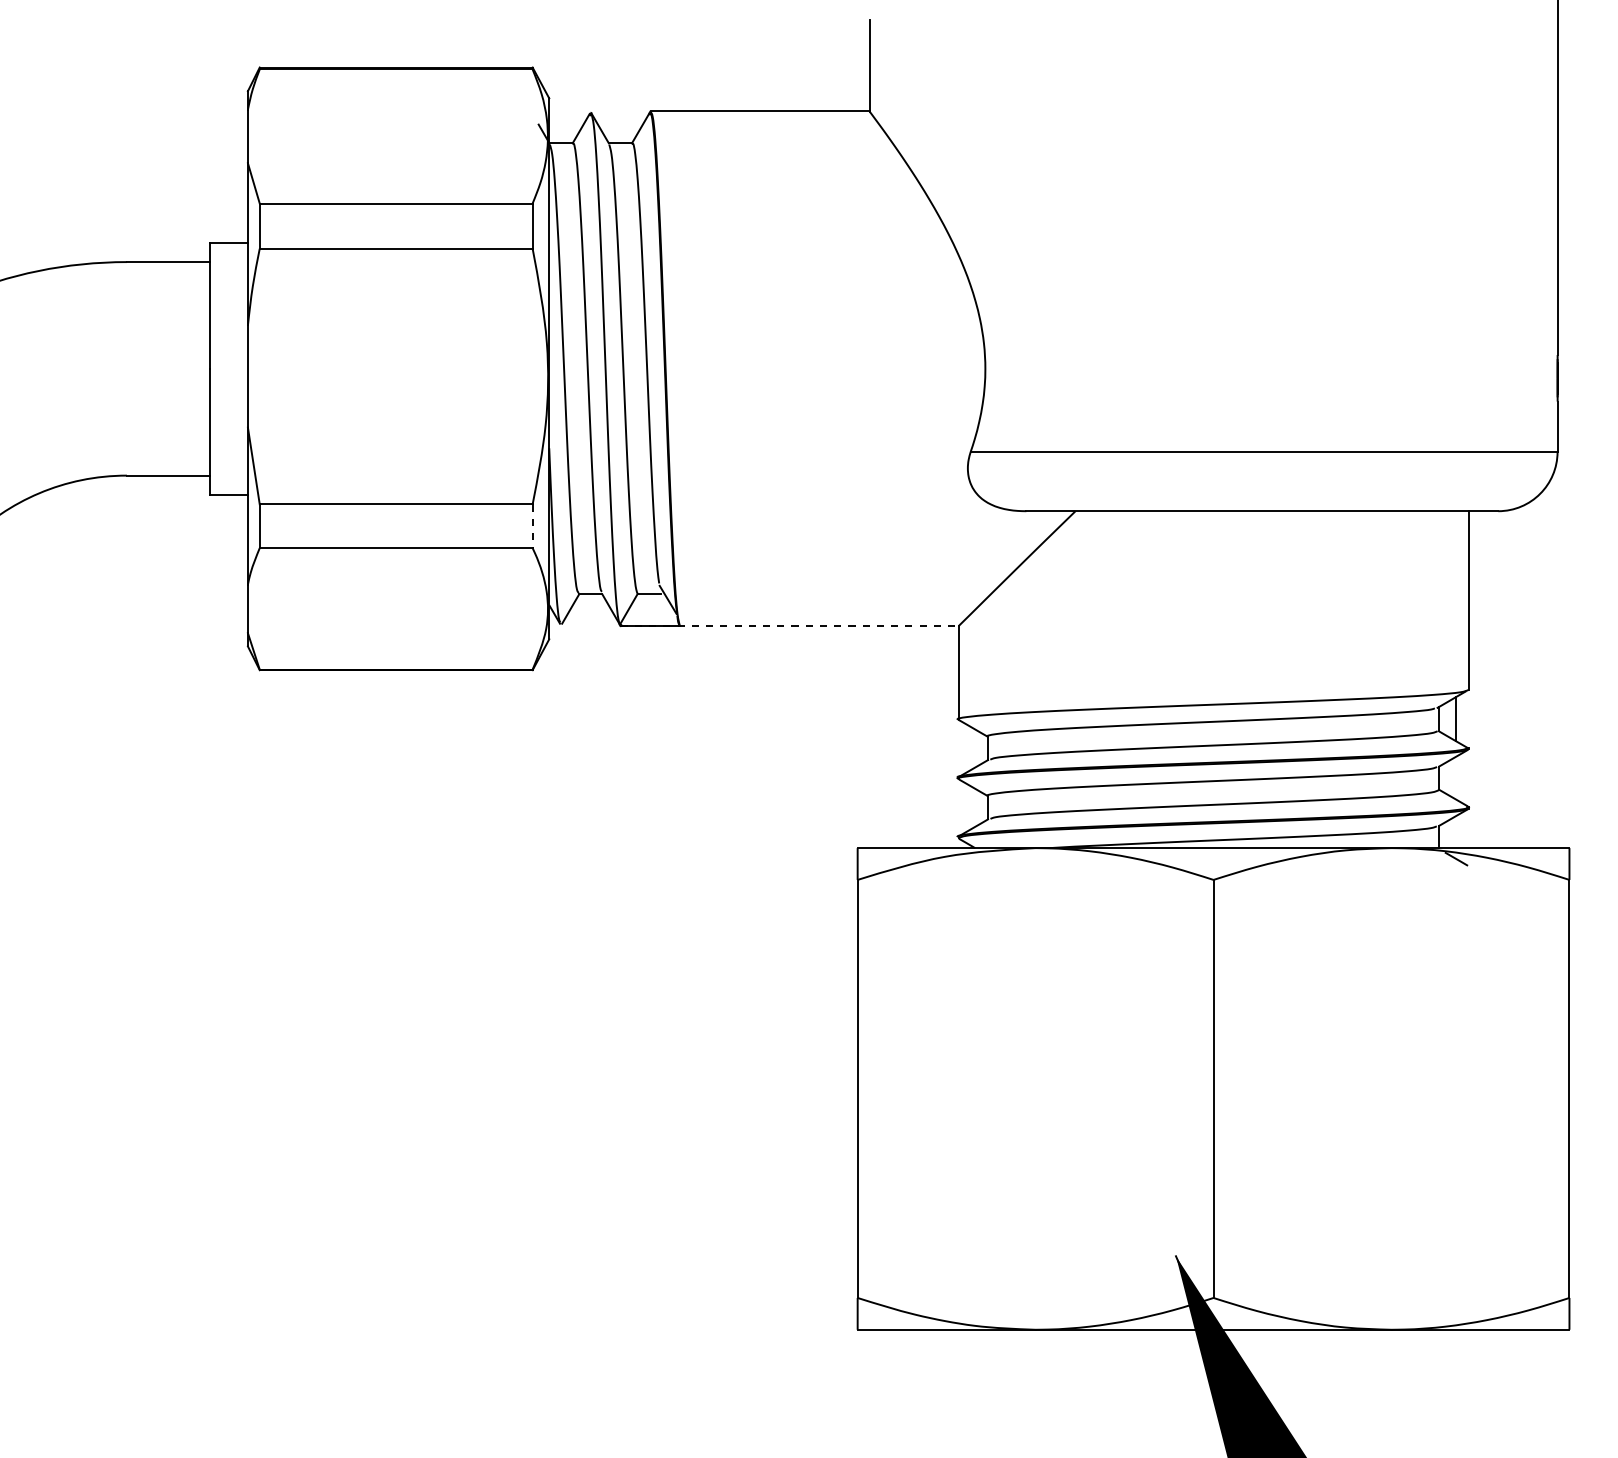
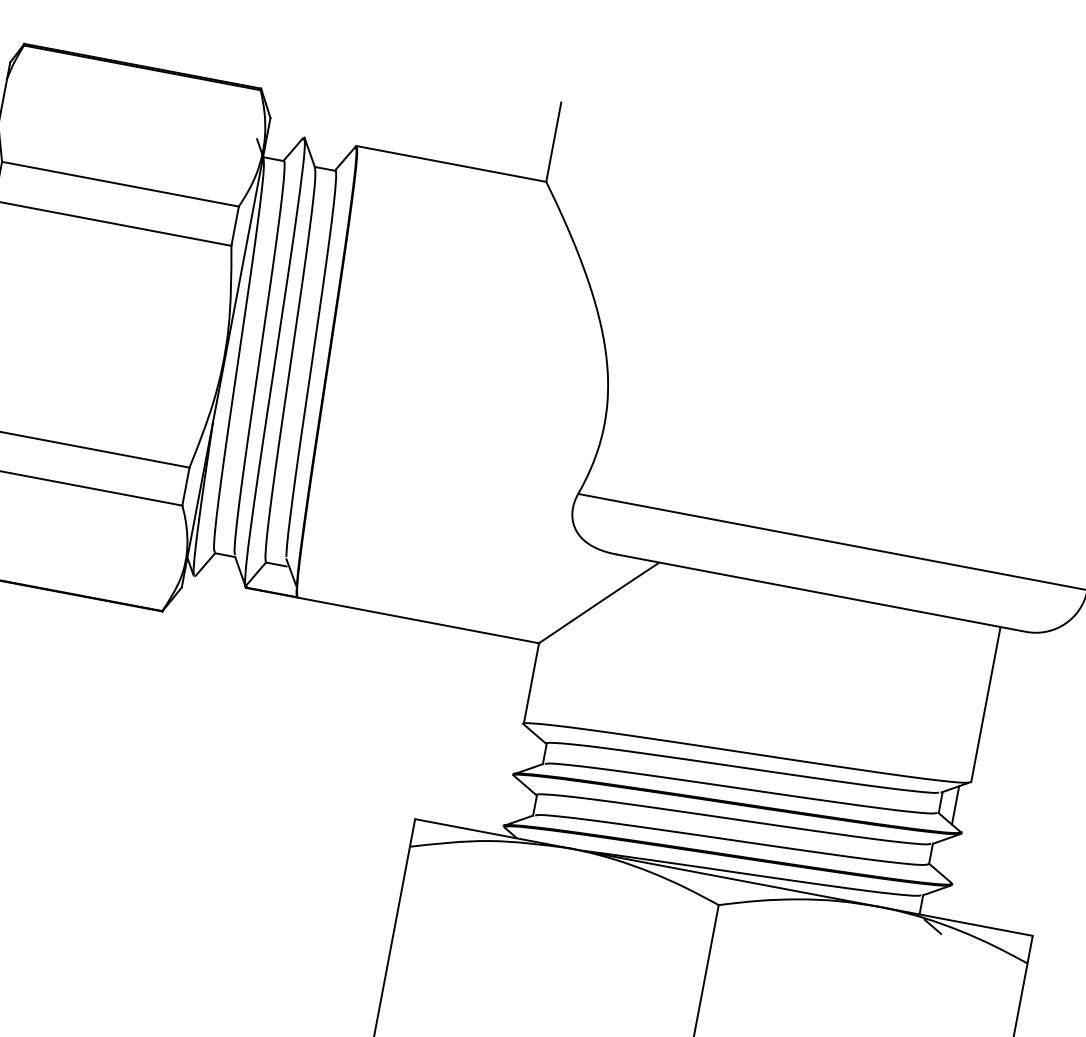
line: (532, 526) -> (185, 486), dashed -> solid
line: (790, 626) -> (393, 615), dashed -> solid

